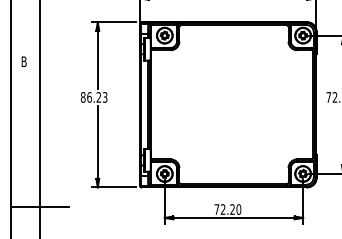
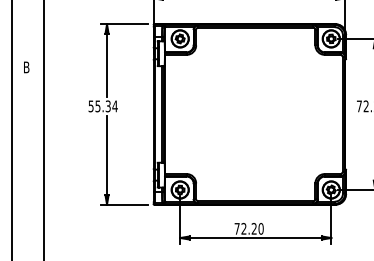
text: (93, 97) -> (102, 106), 86.23 -> 55.34
line: (39, 206) -> (43, 225), removed

